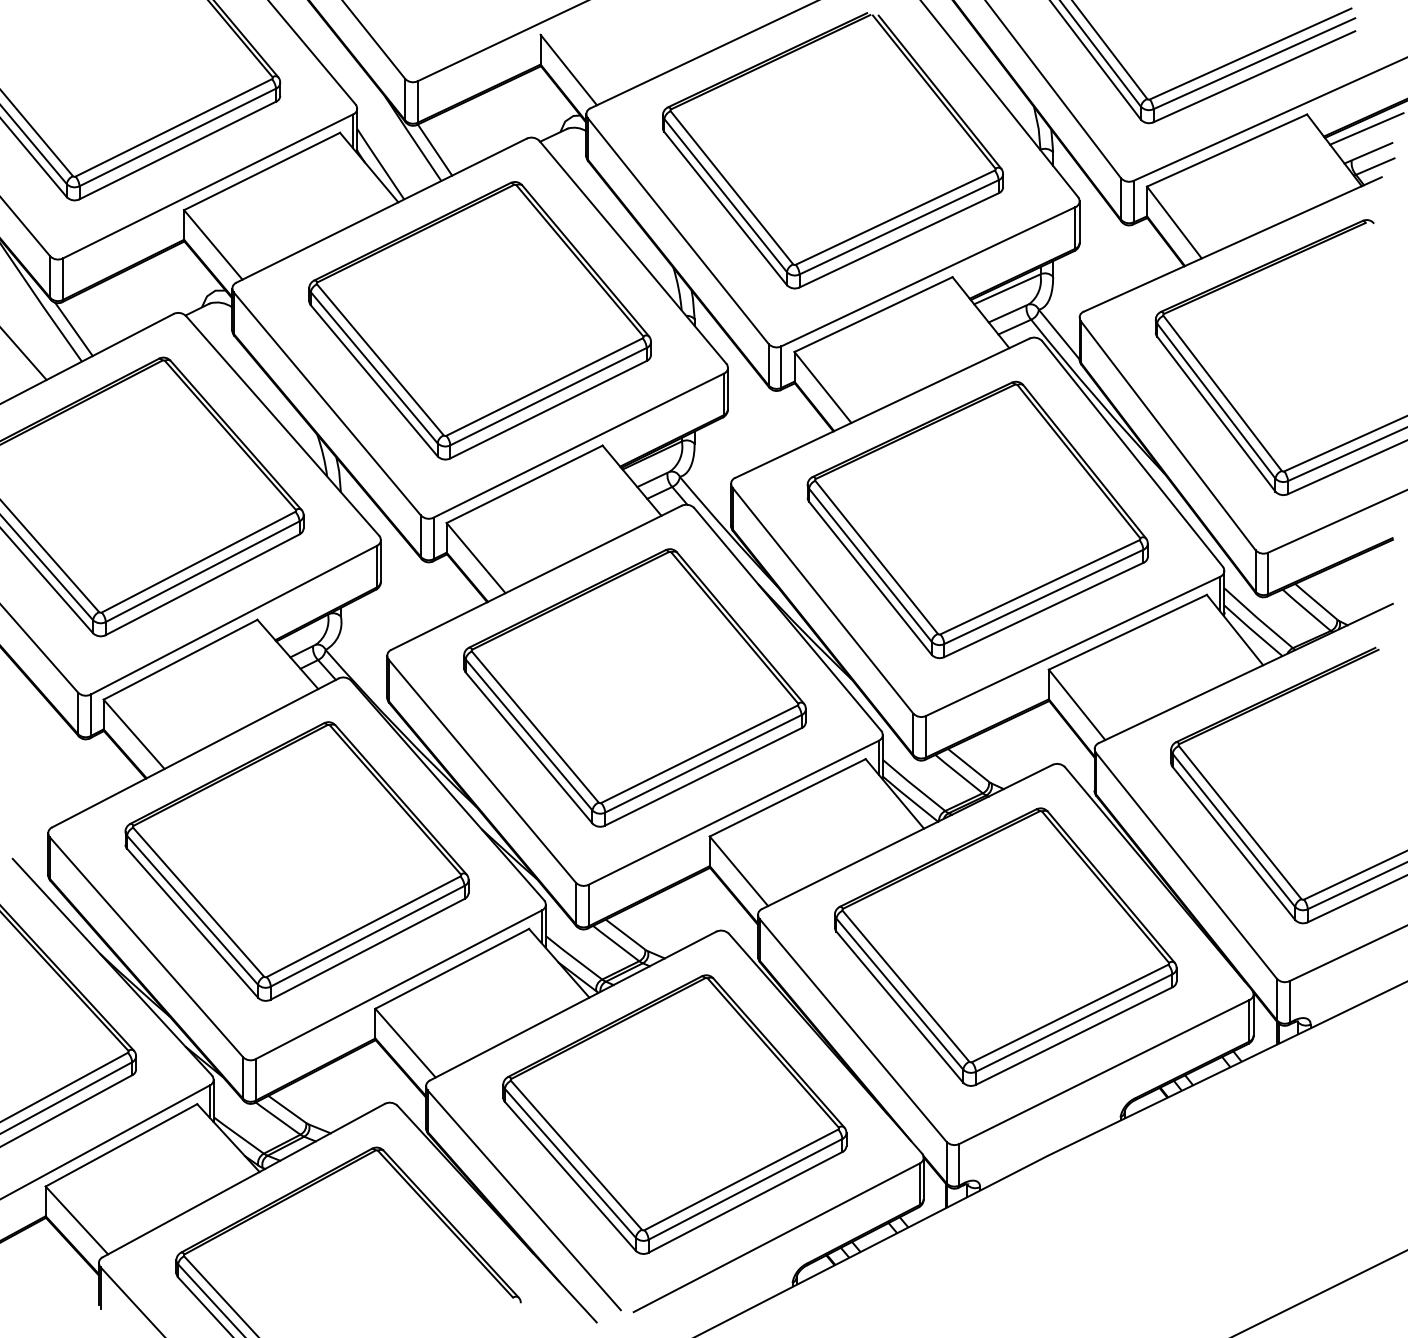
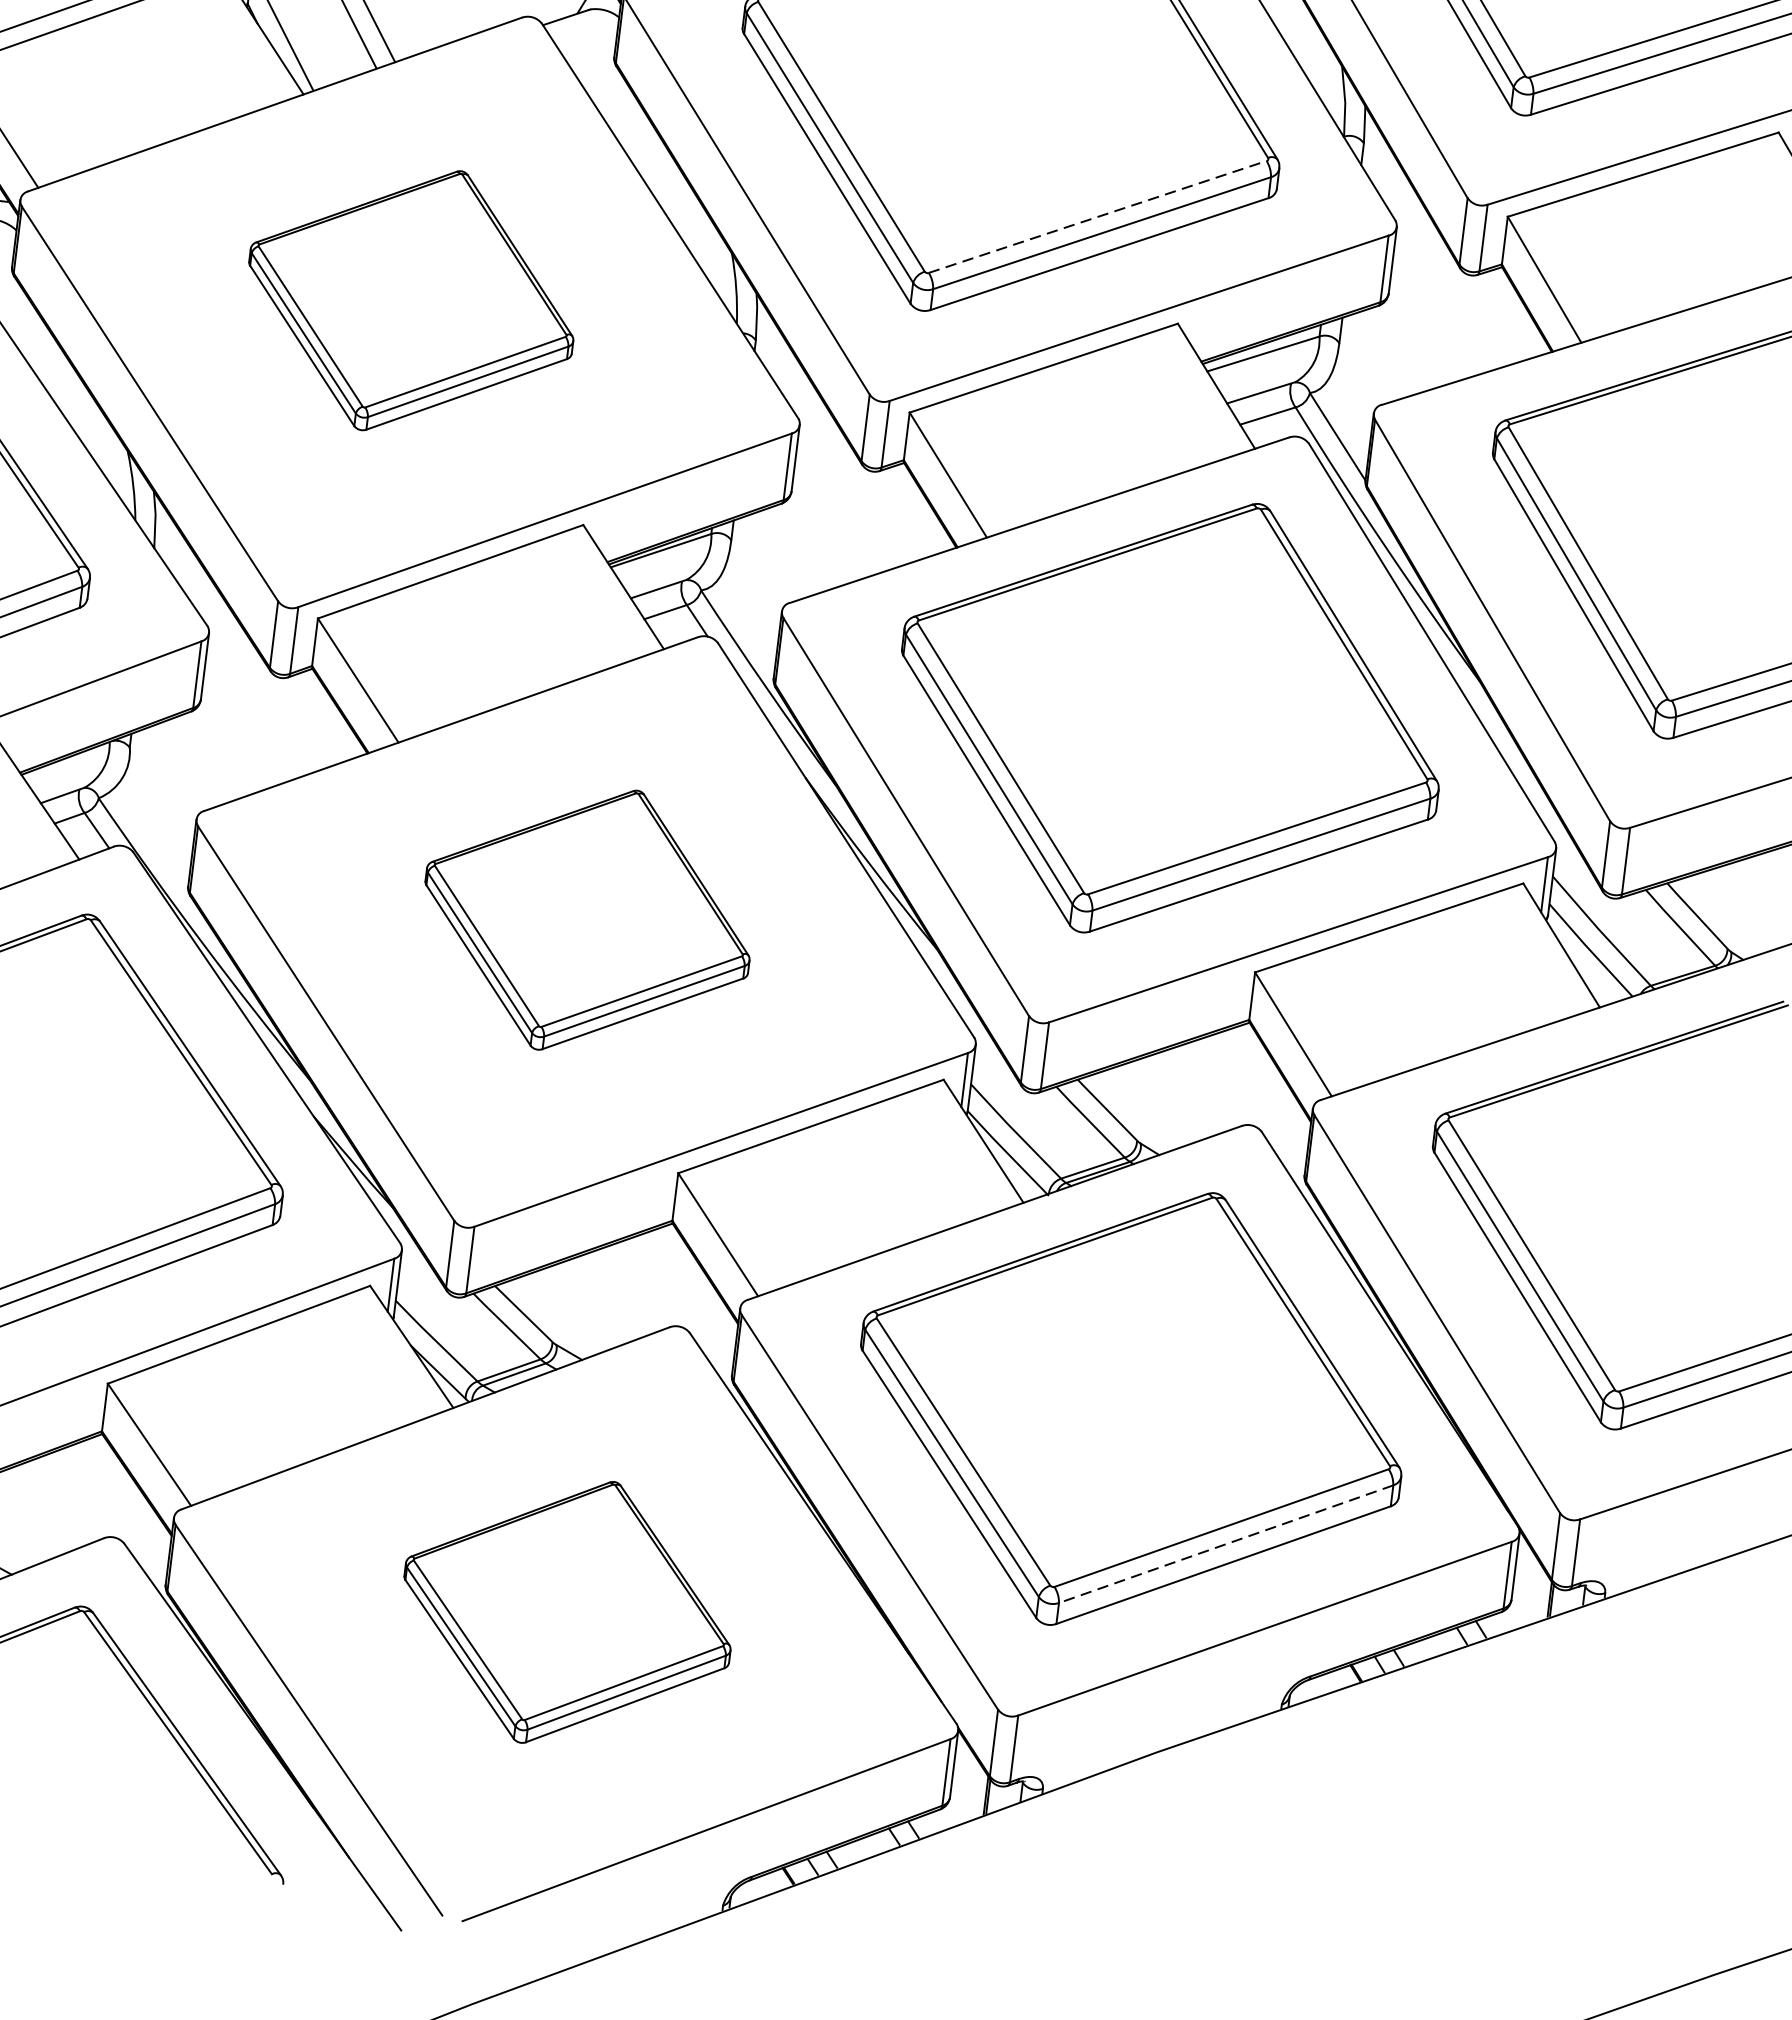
line: (895, 217) -> (1098, 216), solid -> dashed
part: (479, 320) -> (410, 300), size x0.6
part: (634, 687) -> (586, 919), size x0.6
line: (1074, 1023) -> (1226, 1545), solid -> dashed
part: (674, 1114) -> (566, 1612), size x0.6

